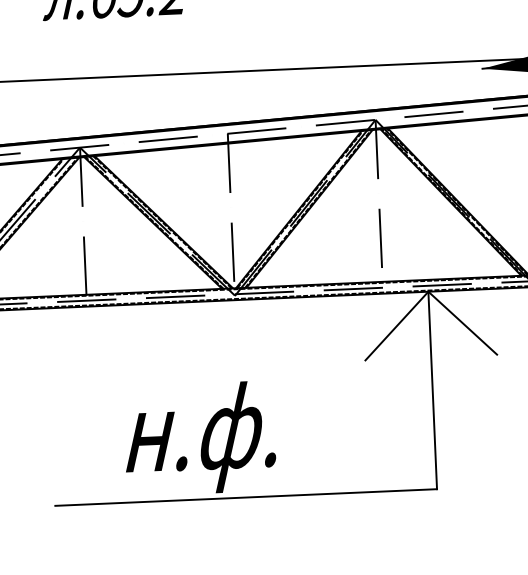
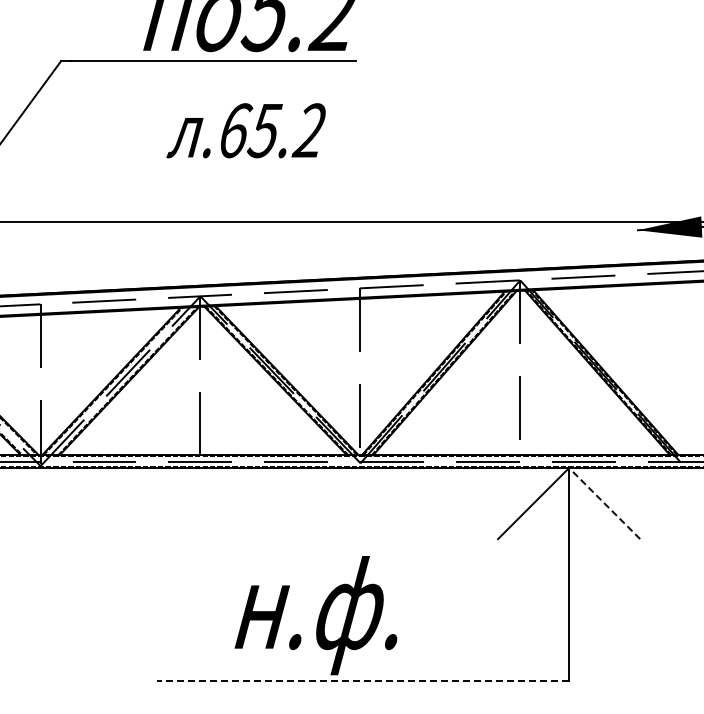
line: (462, 323) -> (604, 503), solid -> dashed
line: (245, 497) -> (362, 681), solid -> dashed

